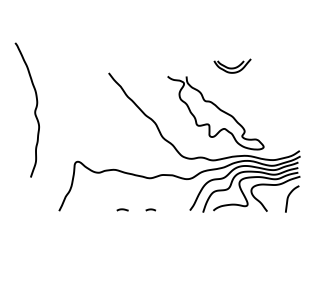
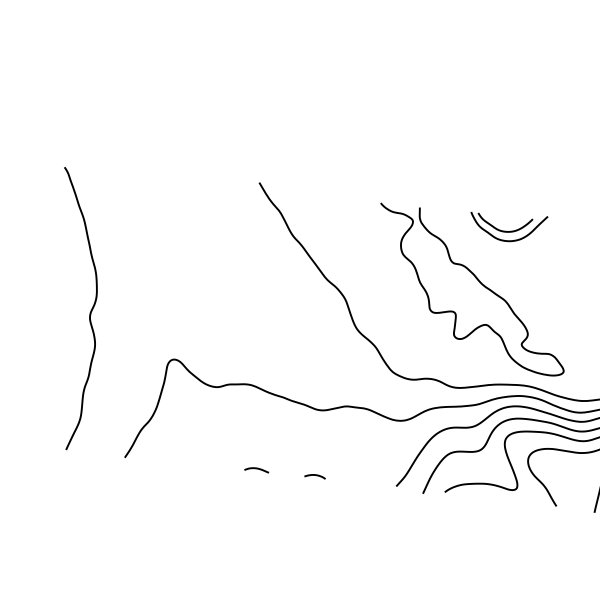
part: (232, 65) -> (507, 225), moved
curve: (34, 109) -> (89, 309), moved

